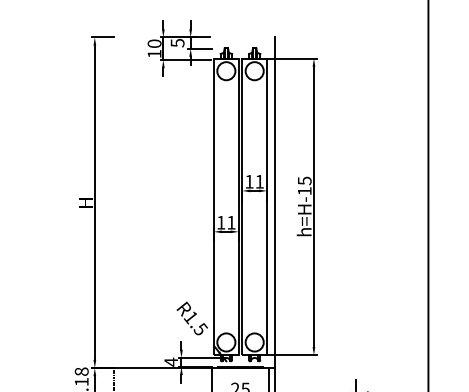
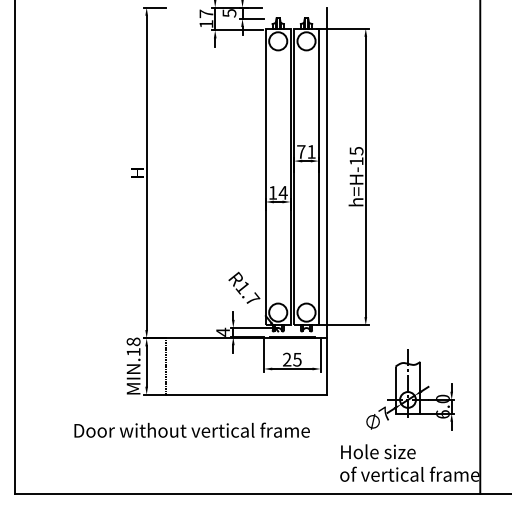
text: (154, 43) -> (206, 13), 10 -> 17
text: (249, 181) -> (301, 151), 11 -> 71
text: (230, 222) -> (282, 192), 11 -> 14
text: (200, 328) -> (252, 298), R1.5 -> R1.7

